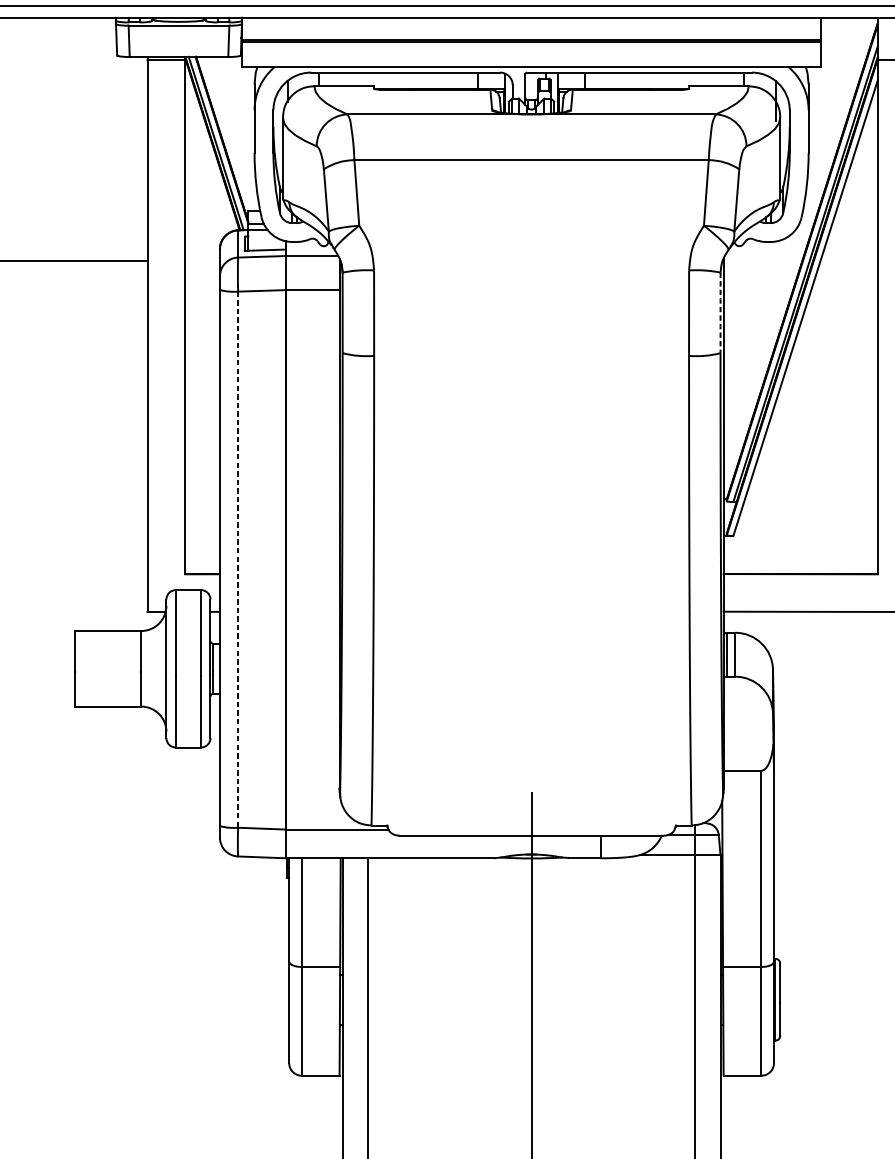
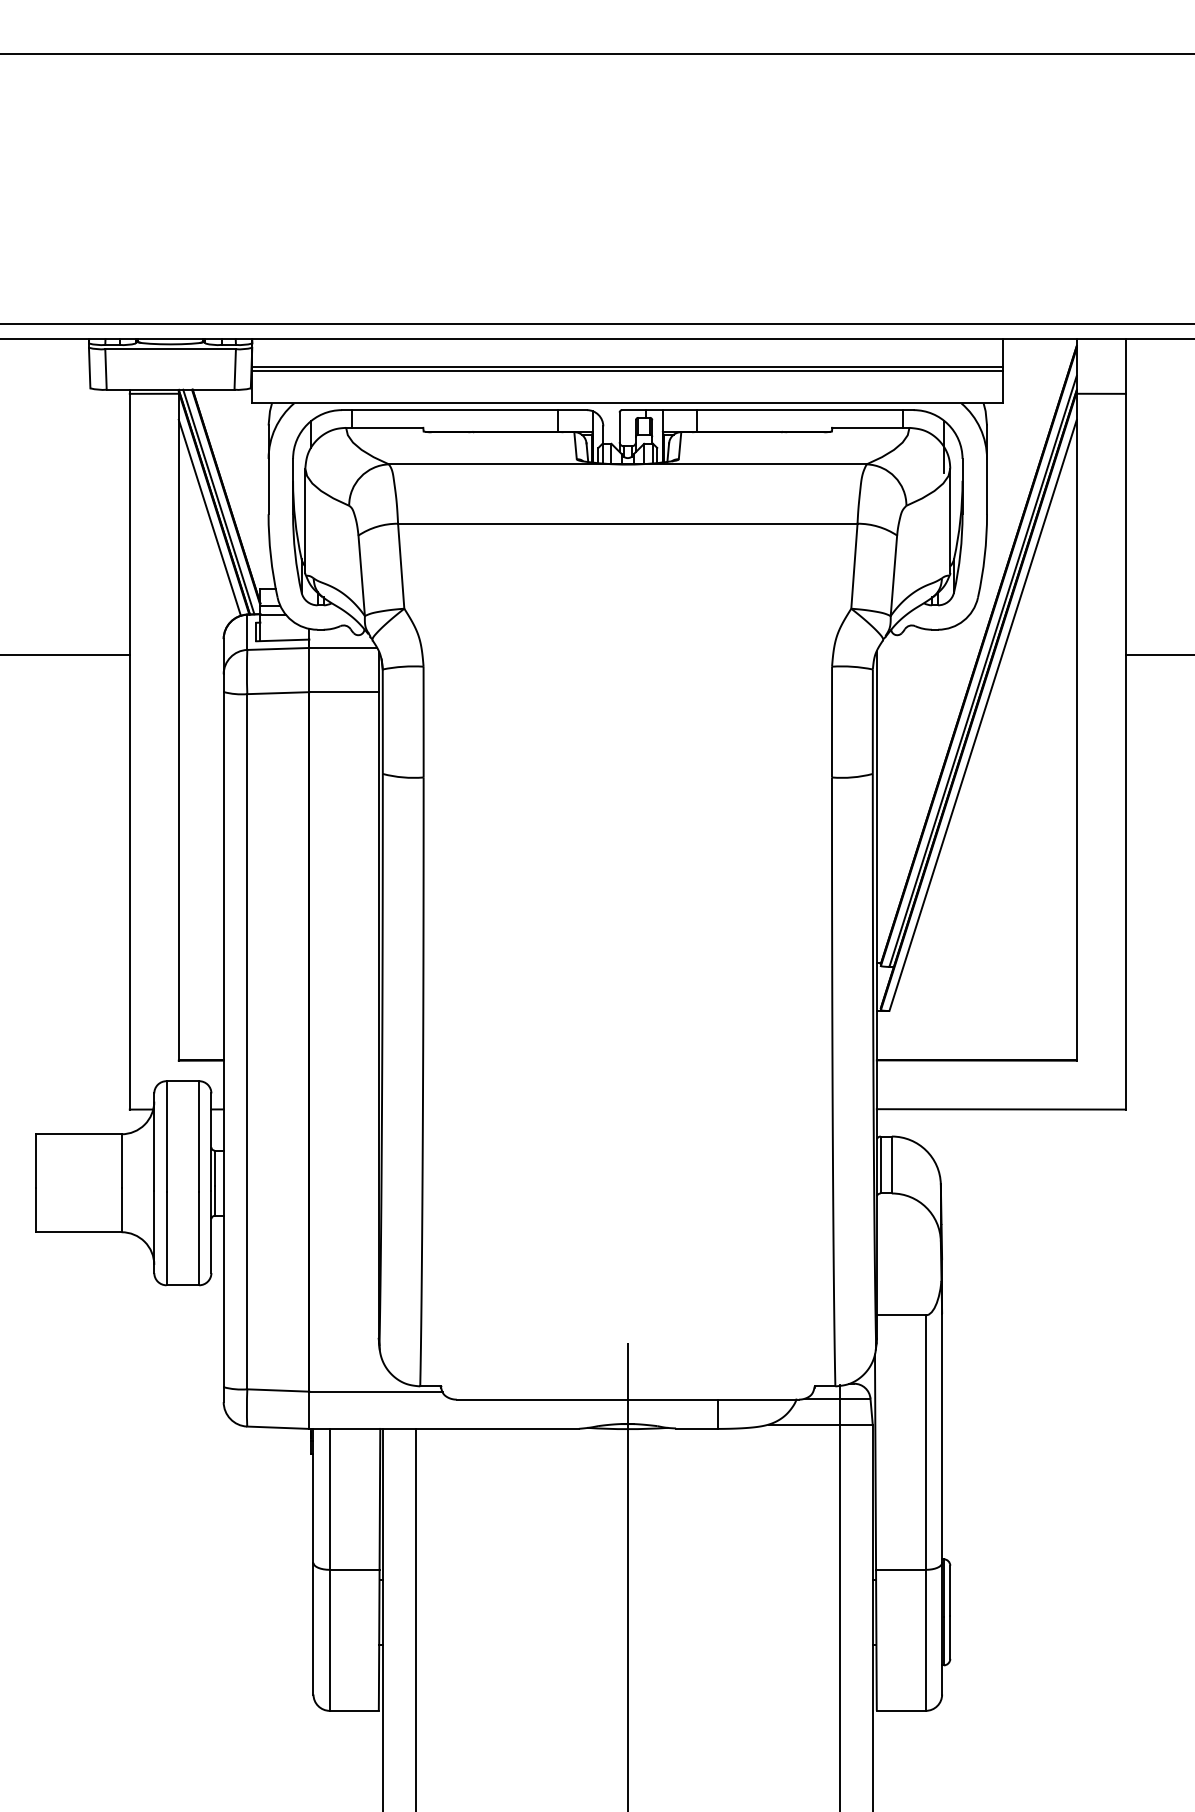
line: (208, 155) -> (209, 517), added
line: (720, 313) -> (872, 722), dashed -> solid
line: (238, 559) -> (247, 1041), dashed -> solid

